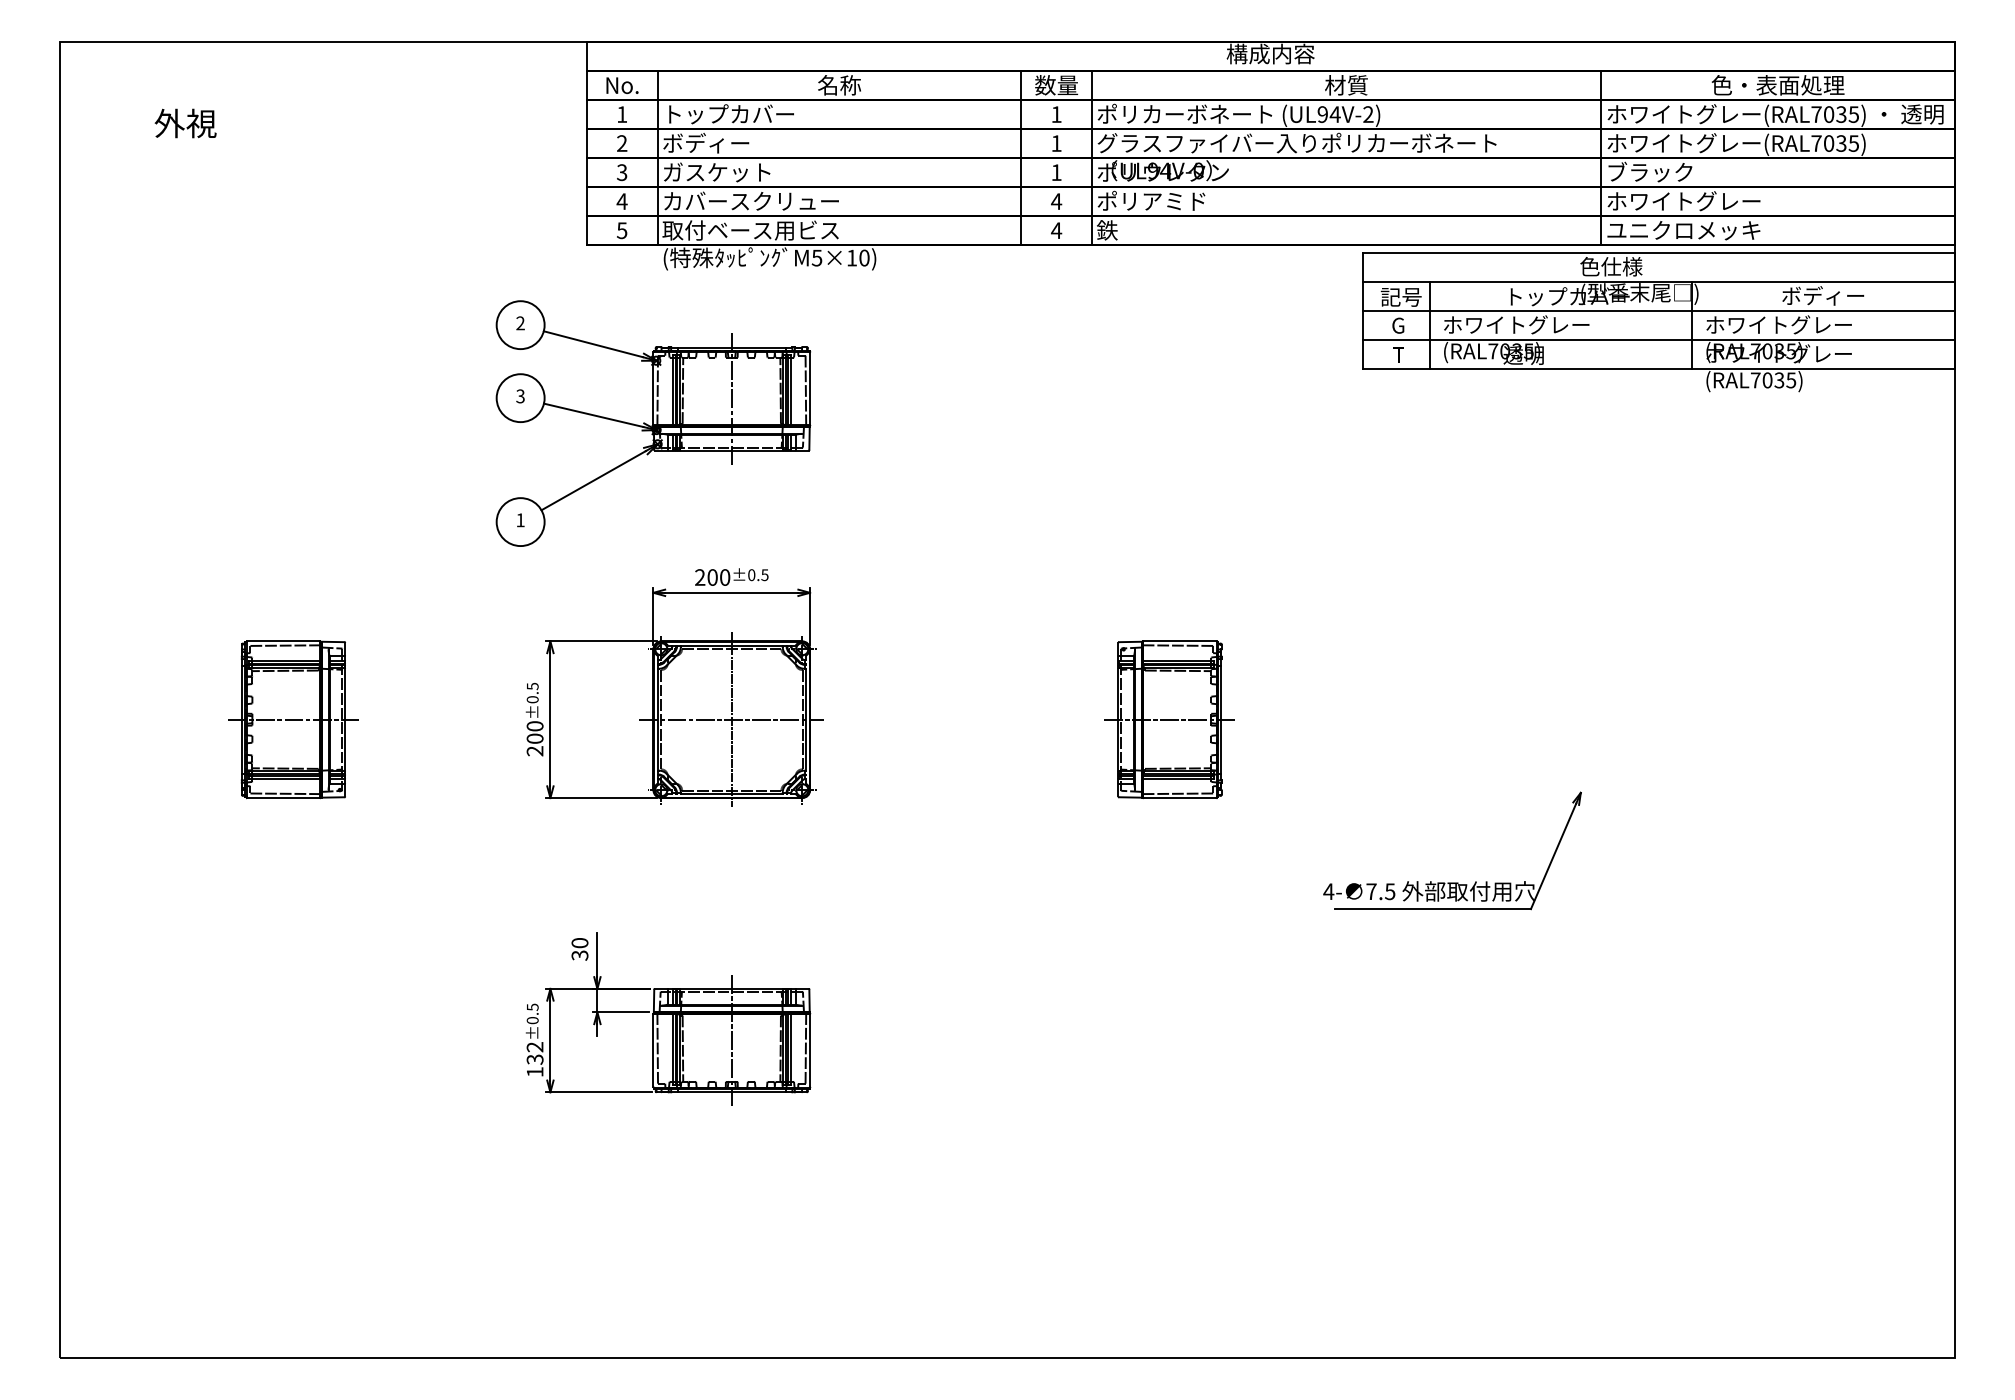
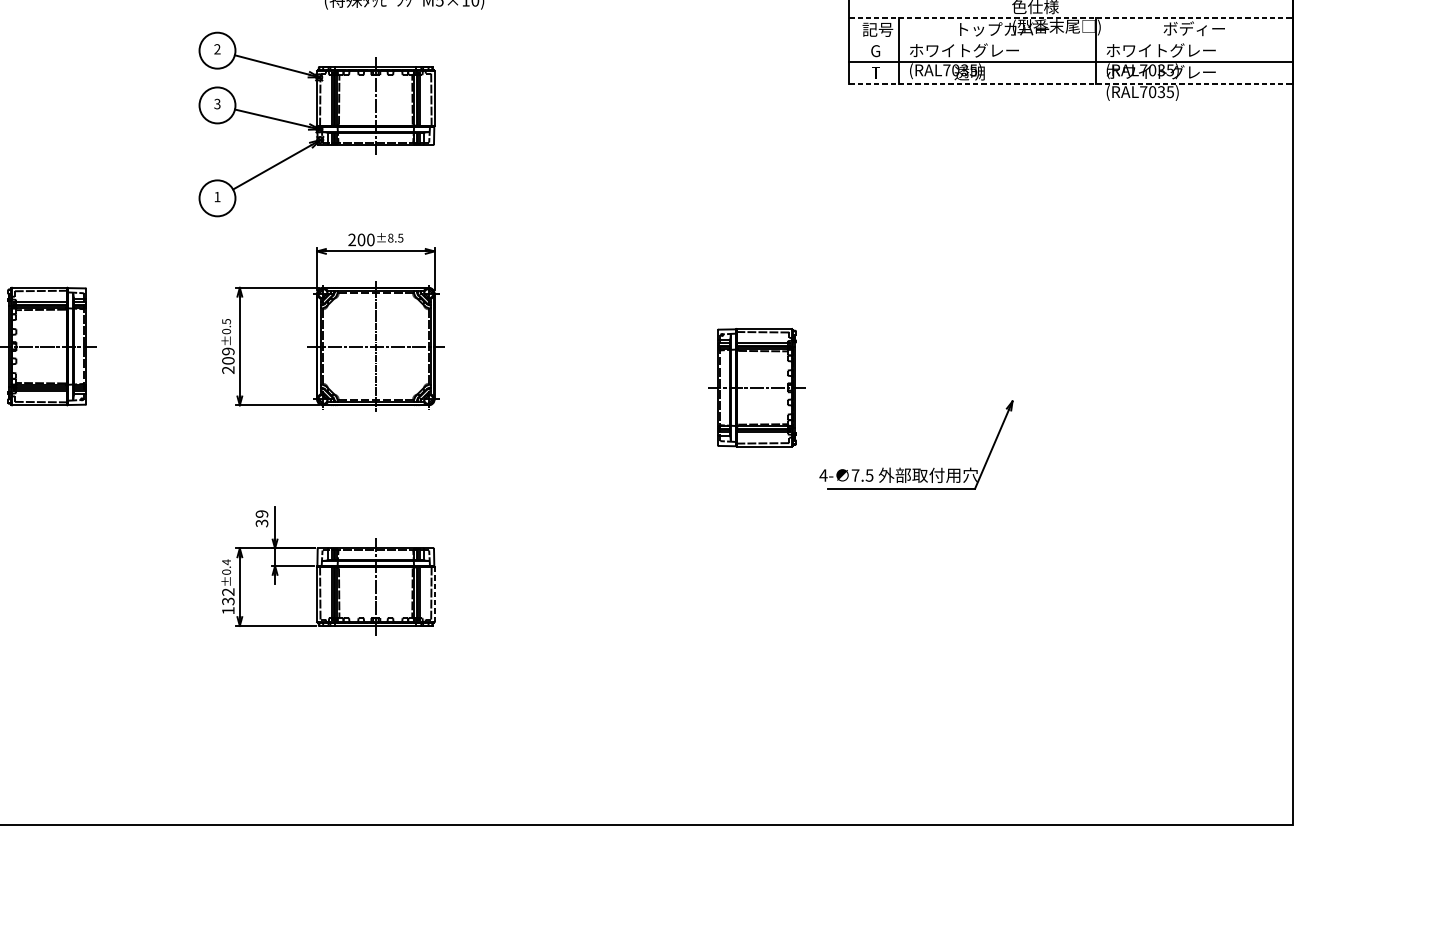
line: (1658, 282) -> (1070, 18), solid -> dashed
line: (1658, 311) -> (1070, 40), removed
line: (1658, 369) -> (1070, 83), solid -> dashed
text: (751, 574) -> (390, 237), ±0.5 -> ±8.5
part: (1169, 719) -> (756, 387), moved
text: (534, 726) -> (227, 351), 200 -> 209
text: (579, 943) -> (261, 514), 30 -> 39
text: (532, 1007) -> (226, 562), ±0.5 -> ±0.4
line: (810, 1050) -> (434, 594), solid -> dashed

